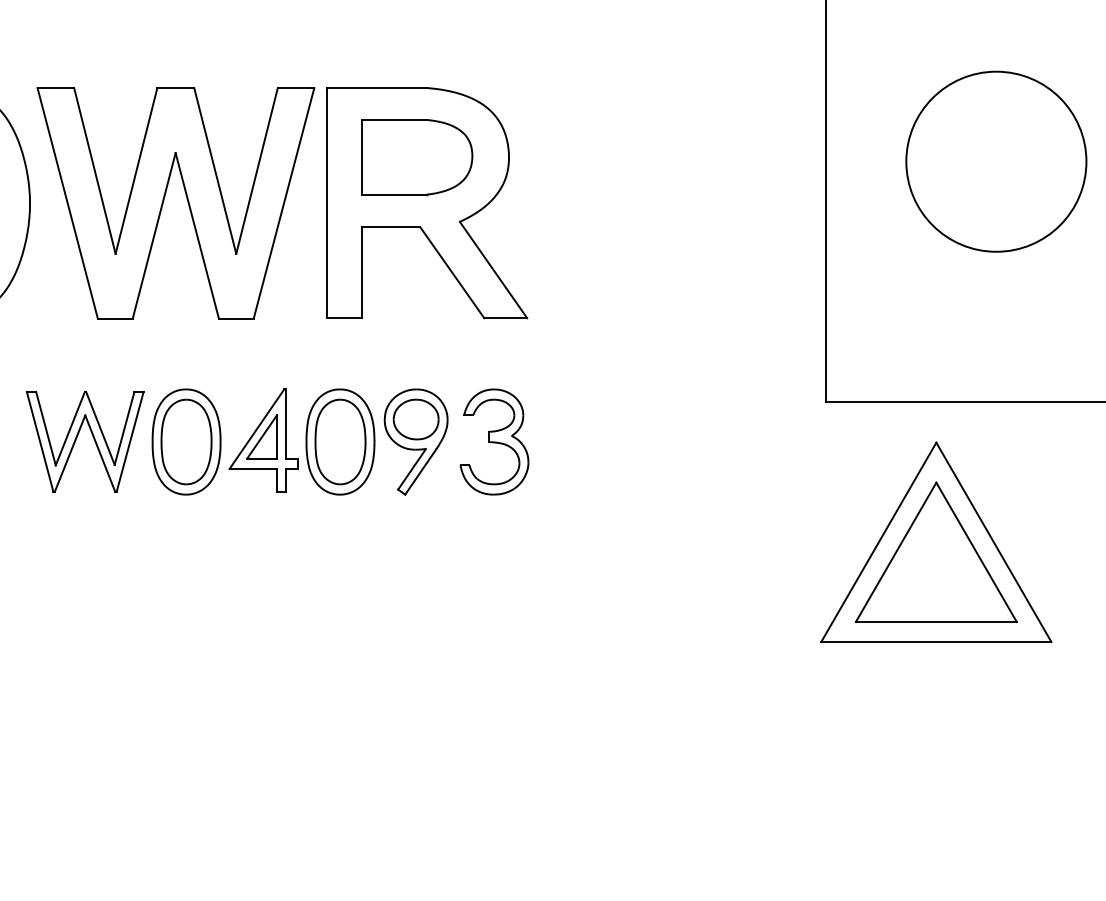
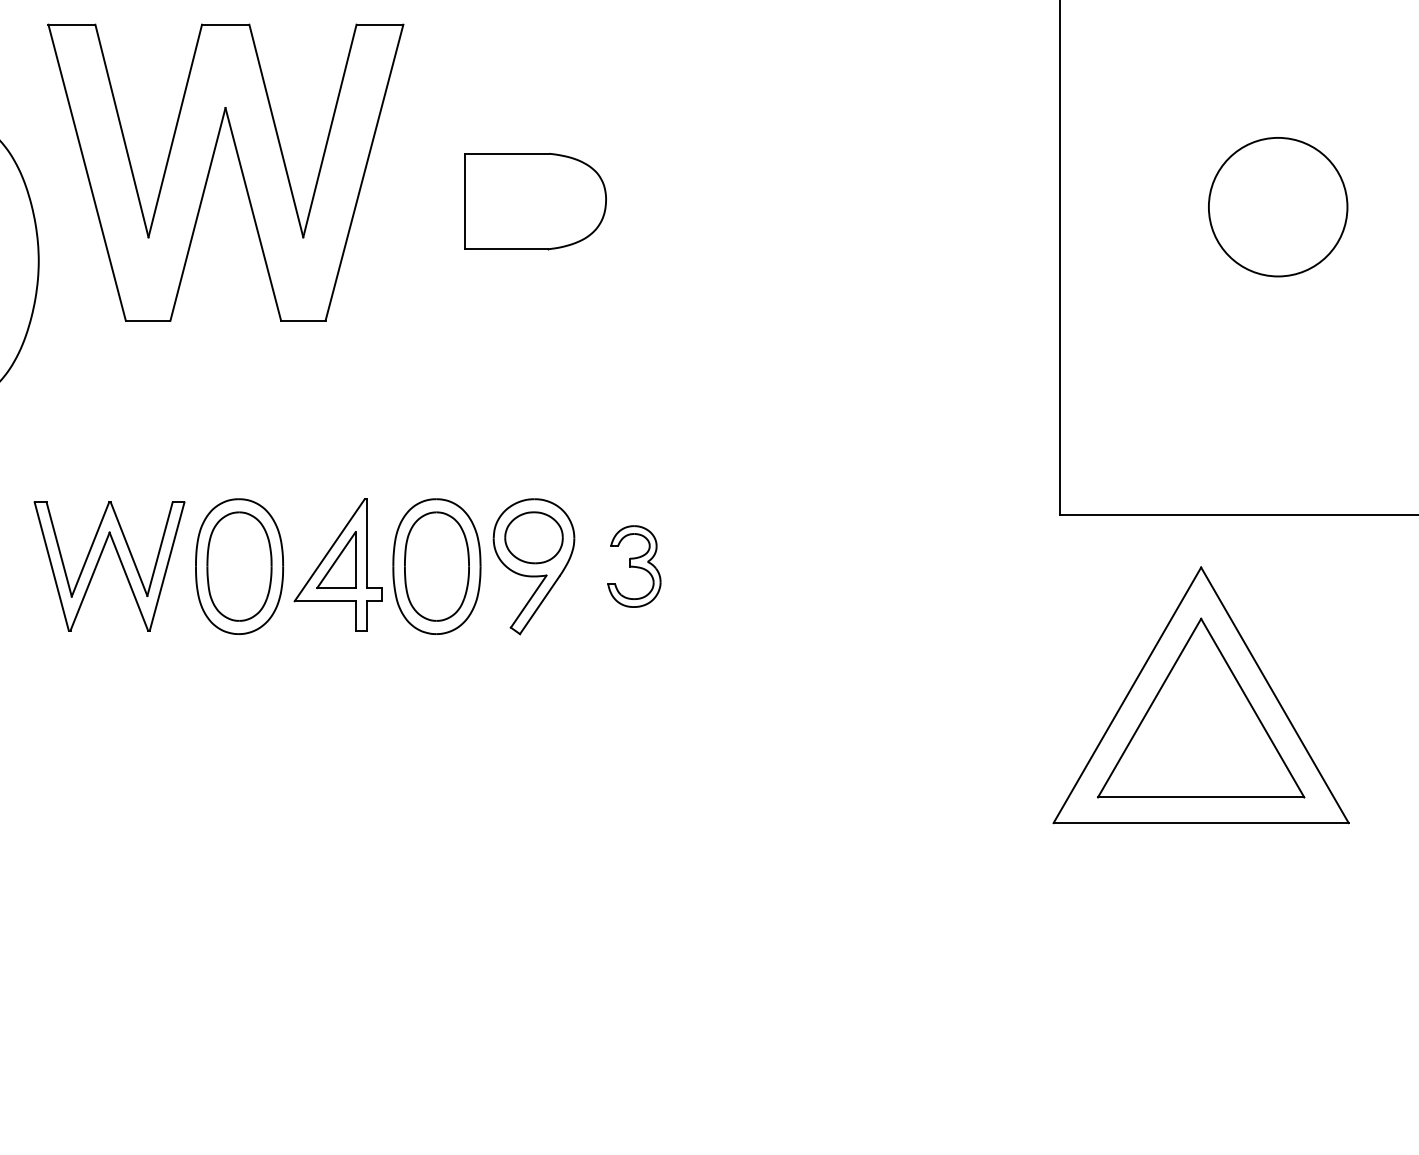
circle: (995, 161) -> (1277, 206), size x0.6
part: (164, 199) -> (211, 167), moved
part: (426, 202) -> (547, 259), removed
part: (494, 441) -> (634, 566), size x0.6

